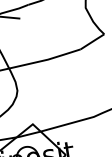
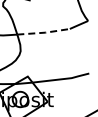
line: (46, 59) -> (44, 32), solid -> dashed

